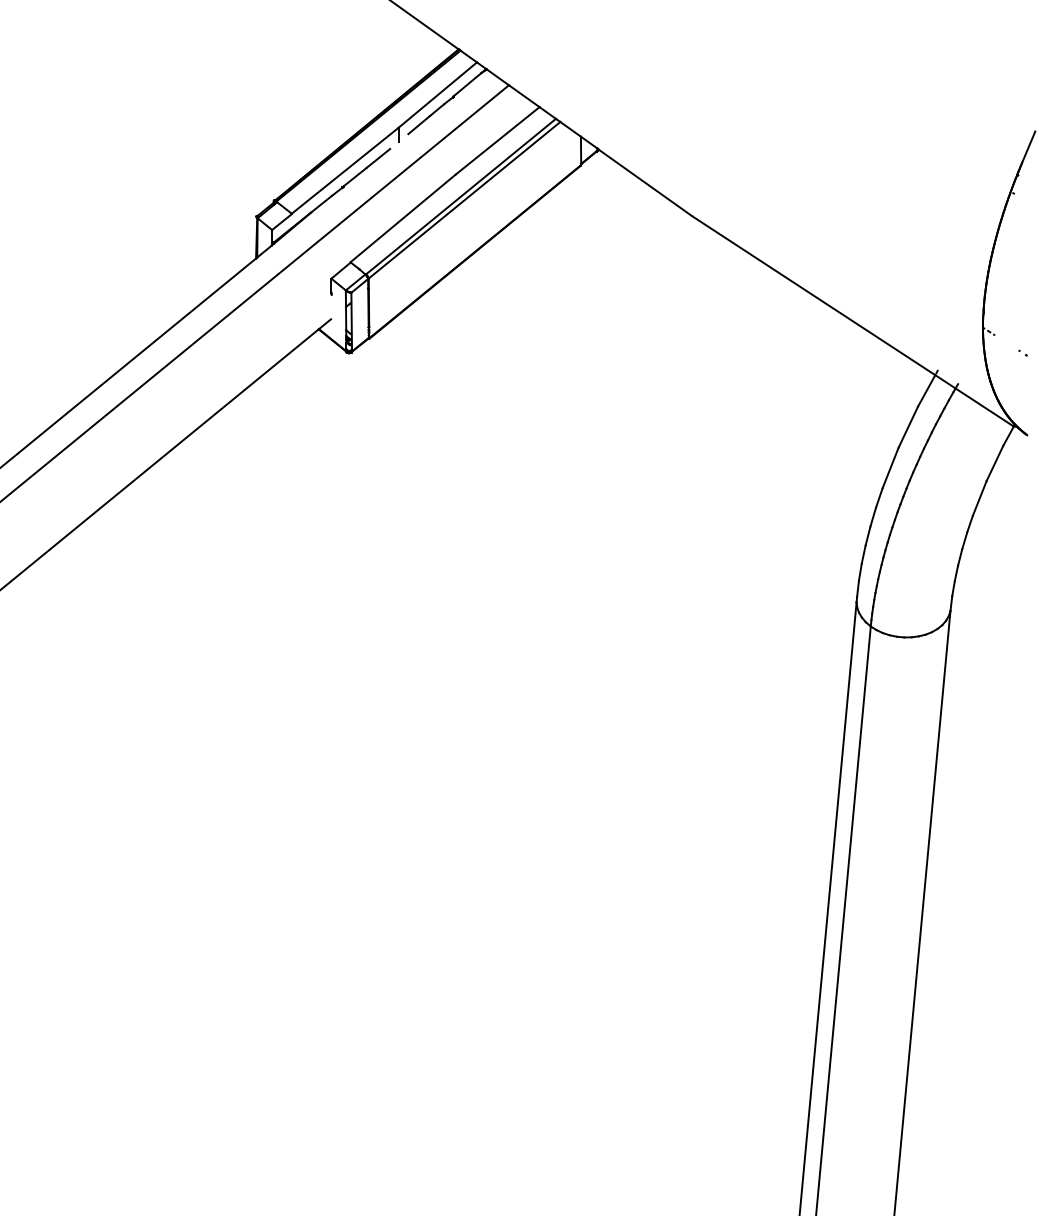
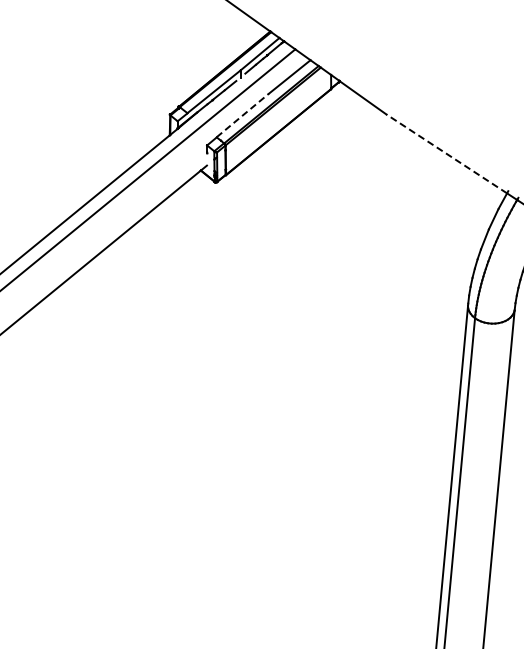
line: (402, 218) -> (242, 115), solid -> dashed
line: (813, 294) -> (446, 153), solid -> dashed

